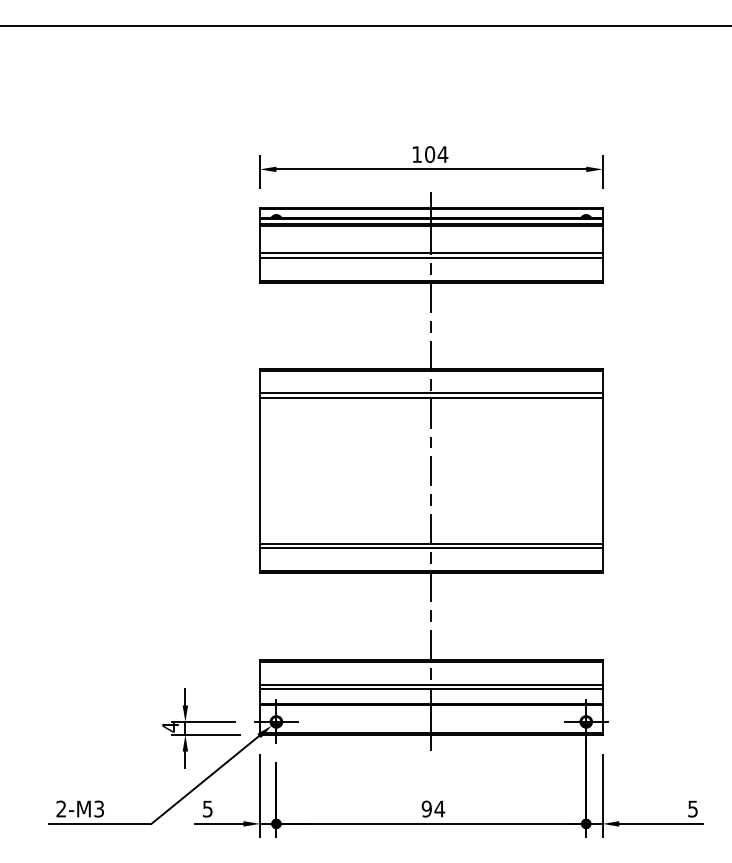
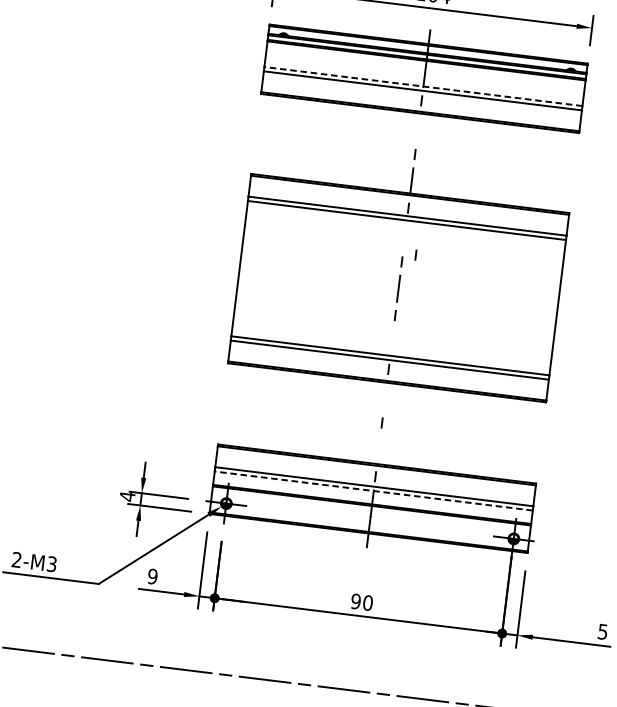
line: (430, 253) -> (422, 86), solid -> dashed
line: (431, 297) -> (418, 127), removed
line: (431, 413) -> (405, 235), removed
line: (444, 433) -> (415, 255), added
line: (431, 529) -> (392, 342), removed
line: (431, 587) -> (385, 396), removed
line: (431, 644) -> (379, 449), removed
line: (430, 689) -> (373, 491), solid -> dashed
text: (207, 808) -> (152, 576), 5 -> 9
text: (439, 808) -> (367, 602), 94 -> 90

